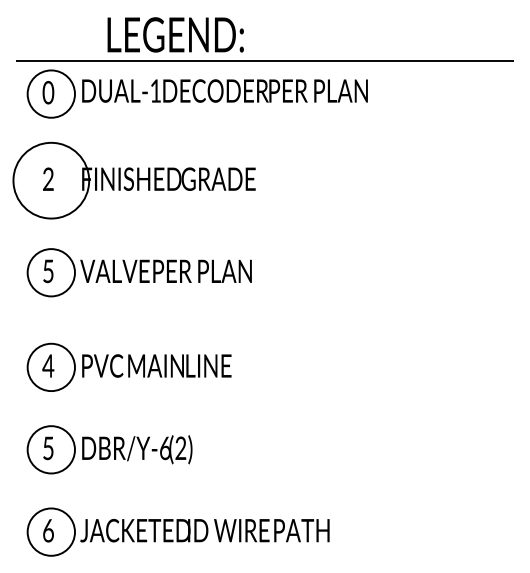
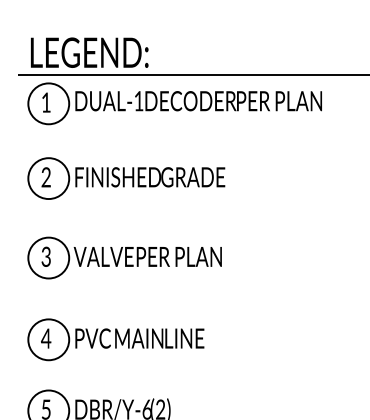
text: (175, 34) -> (89, 52), moved
text: (48, 92) -> (46, 102), 0 -> 1
circle: (50, 180) -> (48, 178), size x0.62
text: (48, 270) -> (46, 256), 5 -> 3

